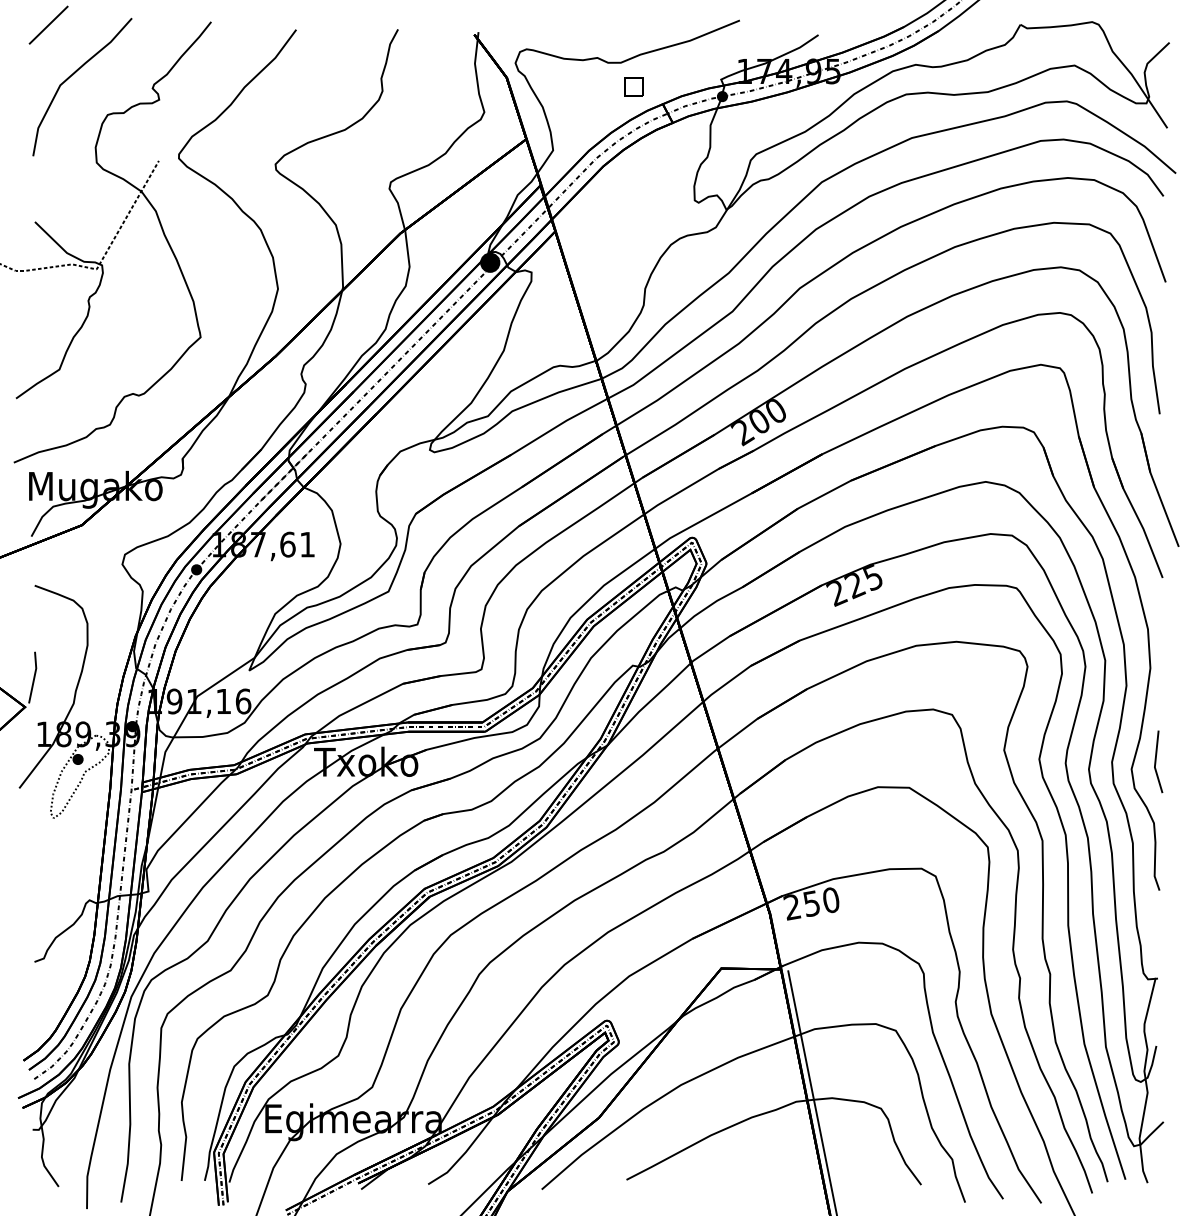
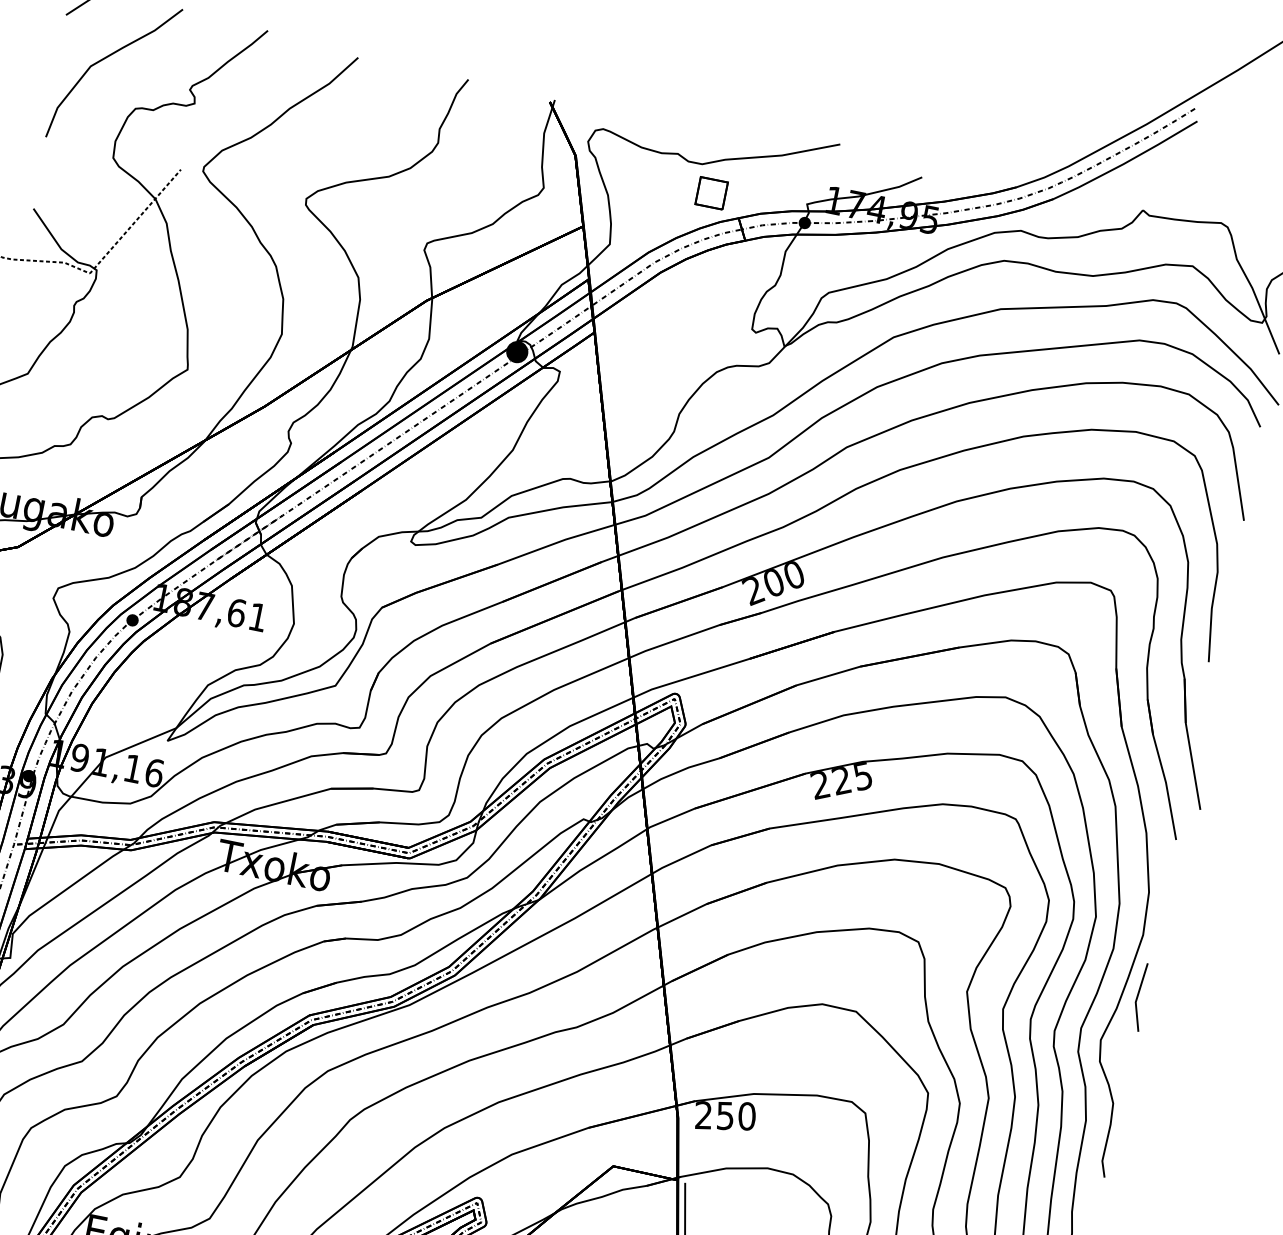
part: (633, 86) -> (710, 192), size x1.4
line: (1156, 761) -> (1138, 996), moved

